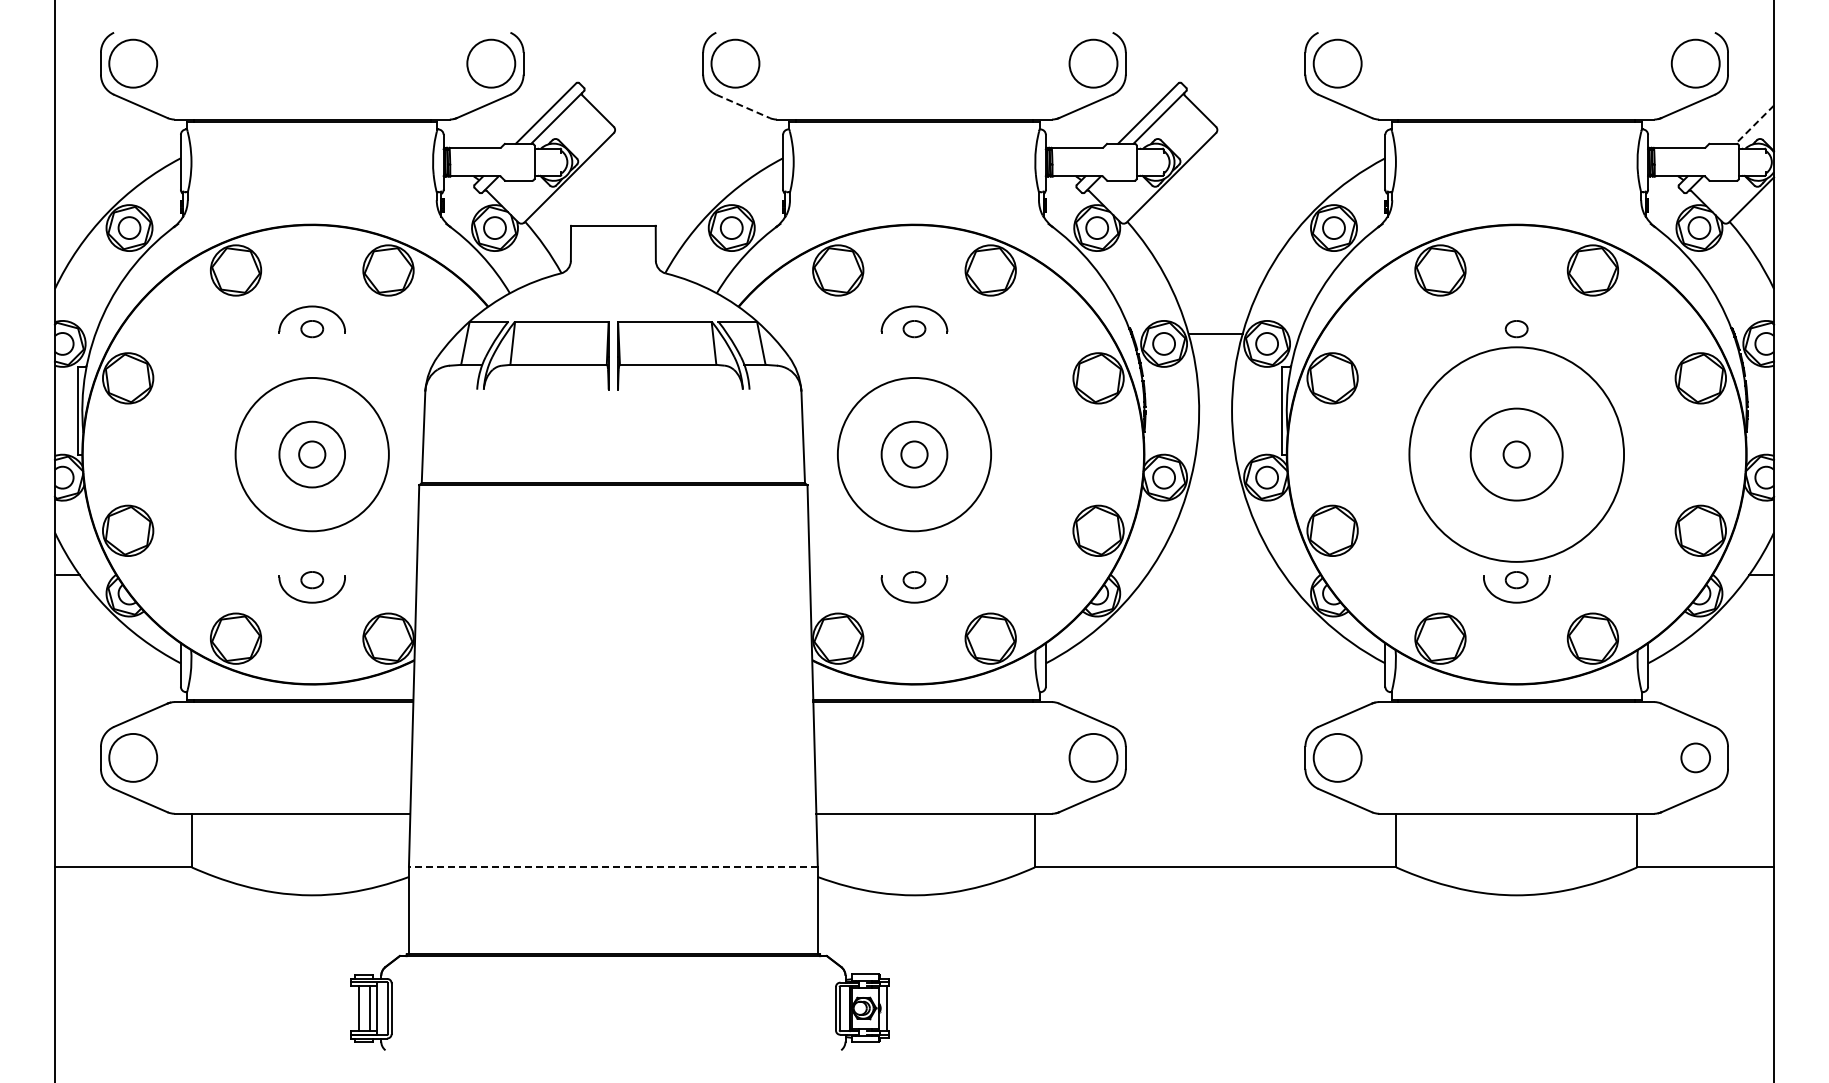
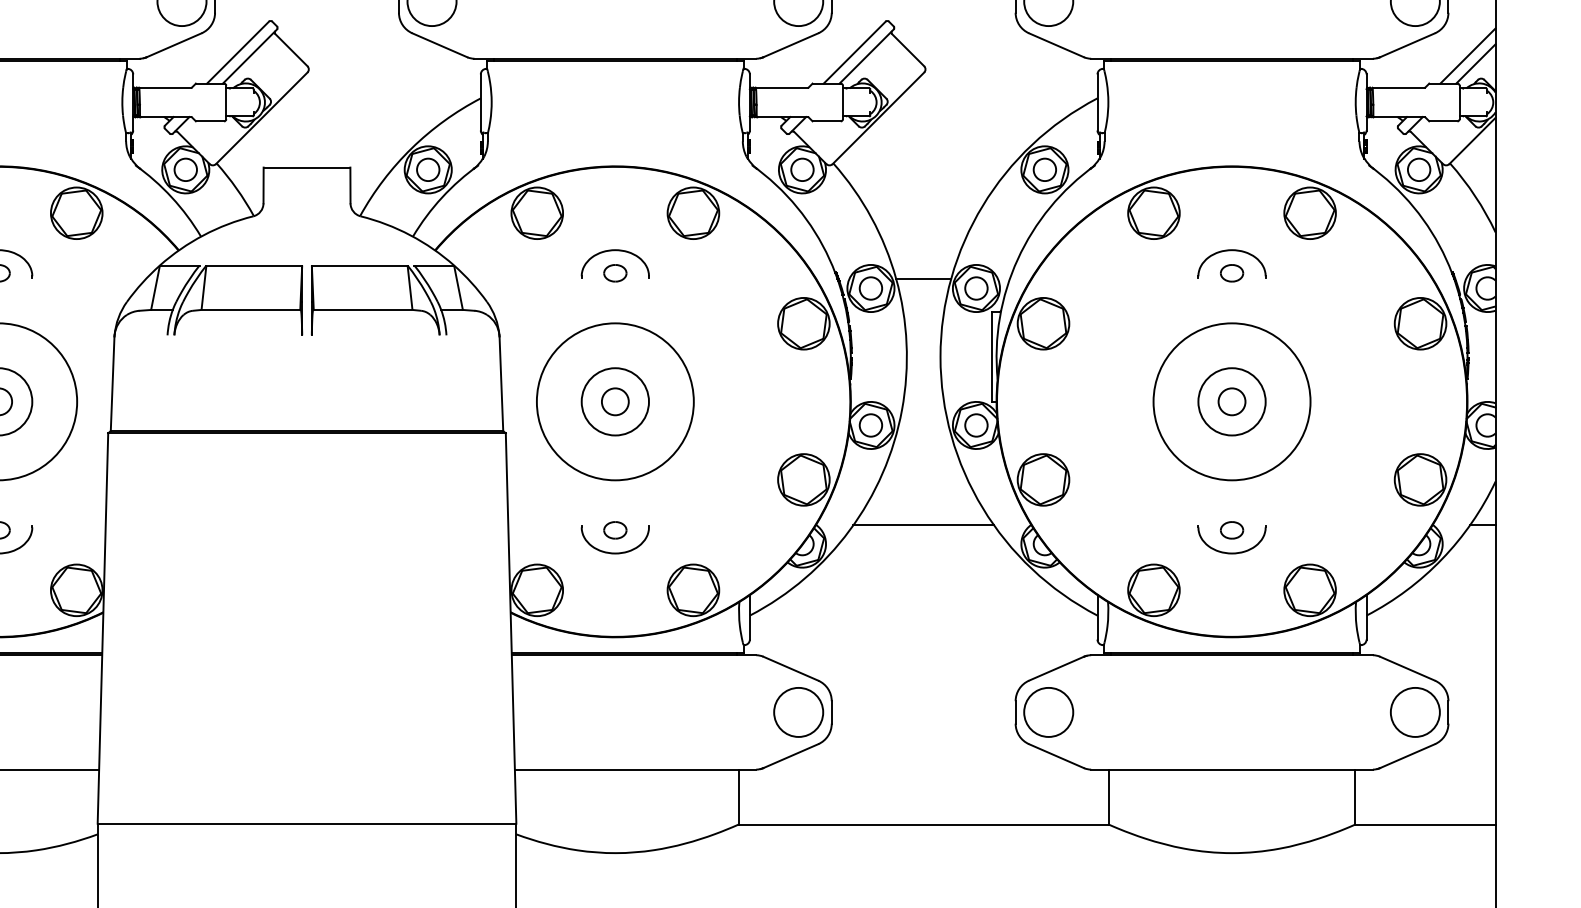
line: (743, 106) -> (440, 45), dashed -> solid
line: (1747, 116) -> (1468, 55), added
line: (1754, 124) -> (1475, 63), dashed -> solid
part: (1516, 307) -> (1231, 251), added
circle: (1516, 454) -> (1231, 401), size x0.71
circle: (1516, 454) -> (1231, 401), size x0.71
line: (1215, 575) -> (923, 525), added
circle: (1695, 757) -> (1415, 711), size x1.67
line: (612, 866) -> (306, 823), dashed -> solid

